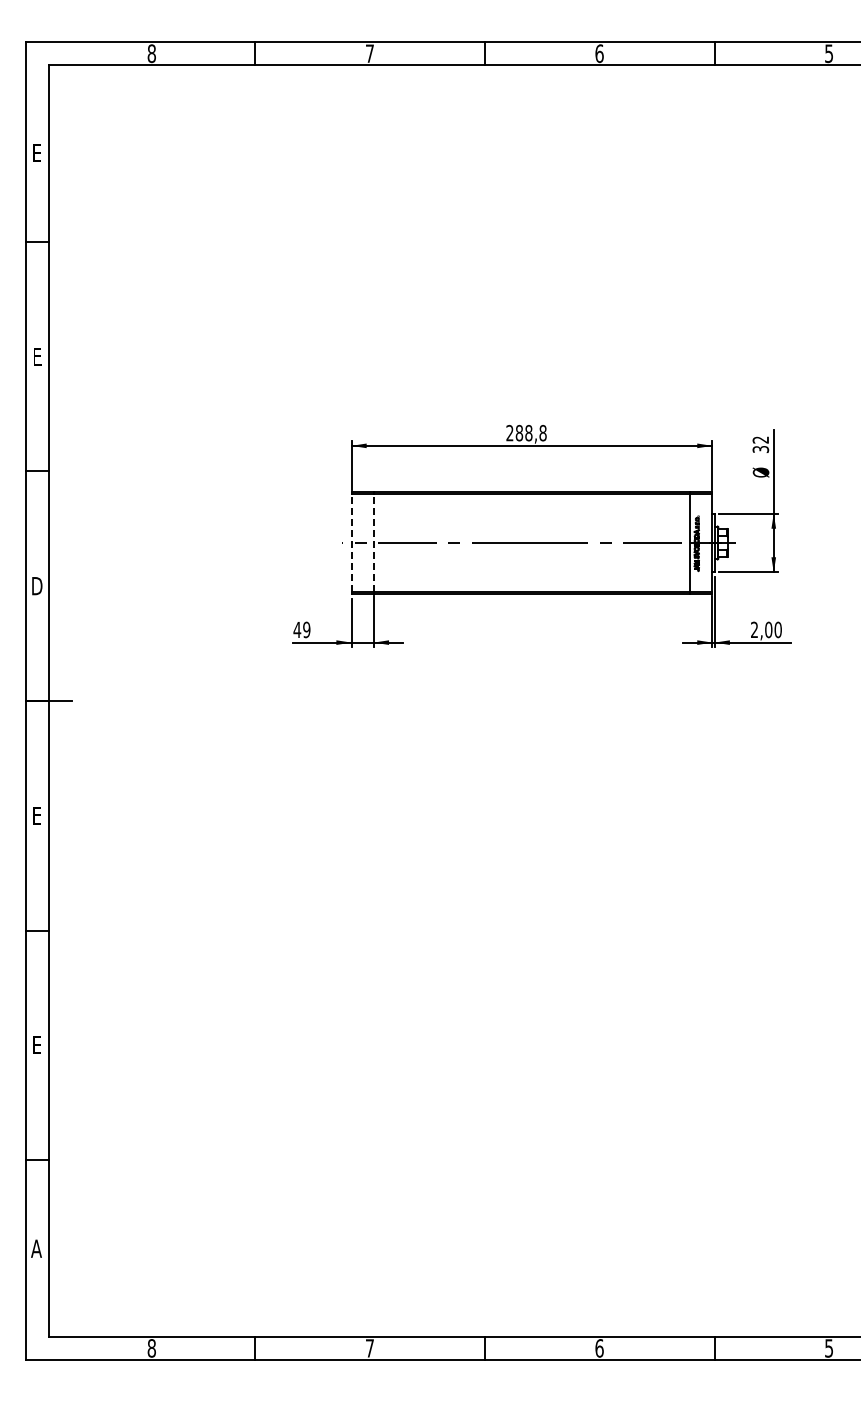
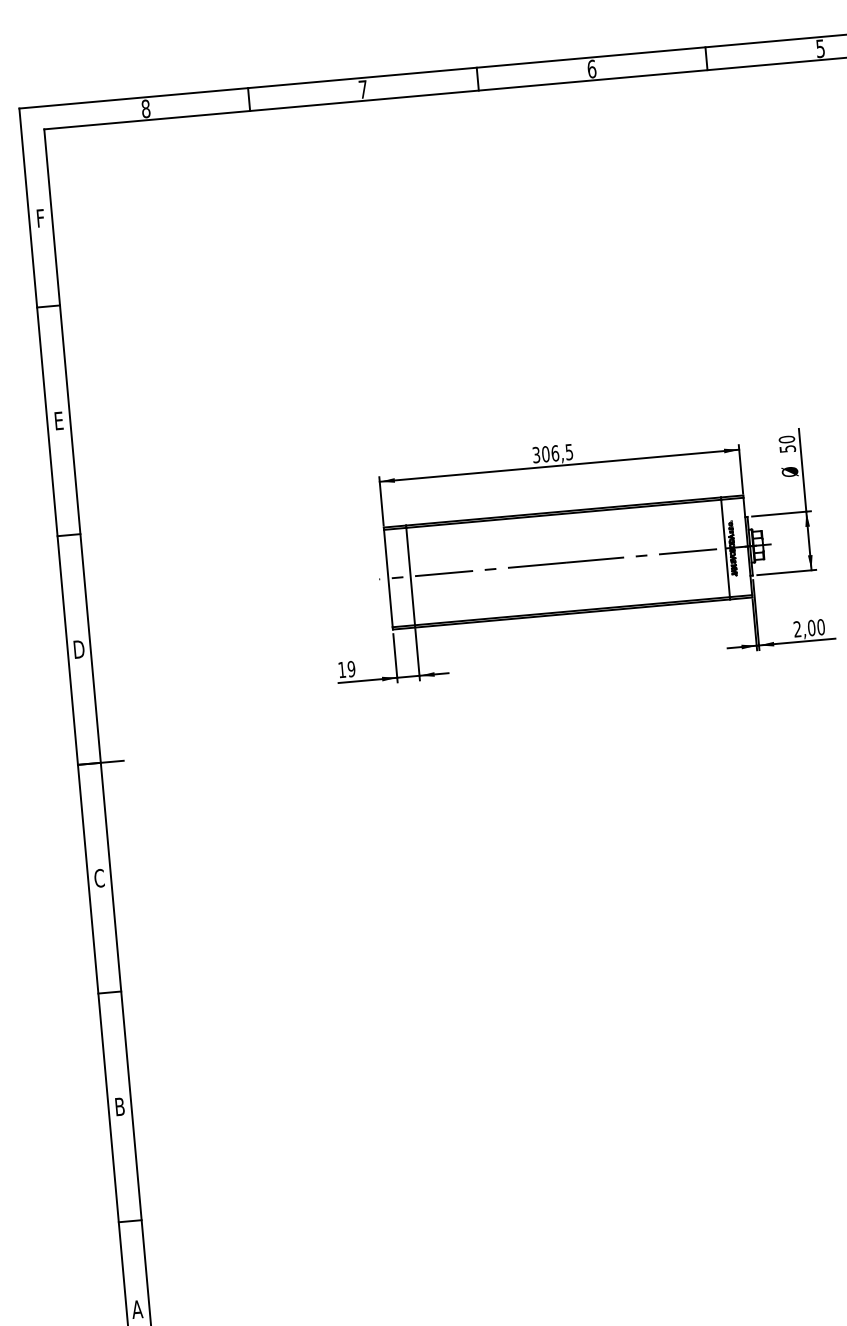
text: (36, 152) -> (39, 217), E -> F
text: (526, 433) -> (552, 453), 288,8 -> 306,5
text: (760, 444) -> (786, 444), 32 -> 50
line: (351, 543) -> (388, 579), dashed -> solid
line: (373, 543) -> (410, 577), dashed -> solid
text: (297, 629) -> (342, 669), 49 -> 19
text: (36, 815) -> (98, 877), E -> C
text: (37, 1045) -> (120, 1106), E -> B

